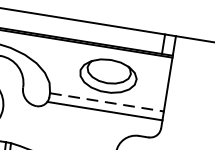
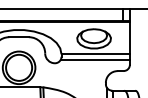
line: (108, 102) -> (96, 54), dashed -> solid

